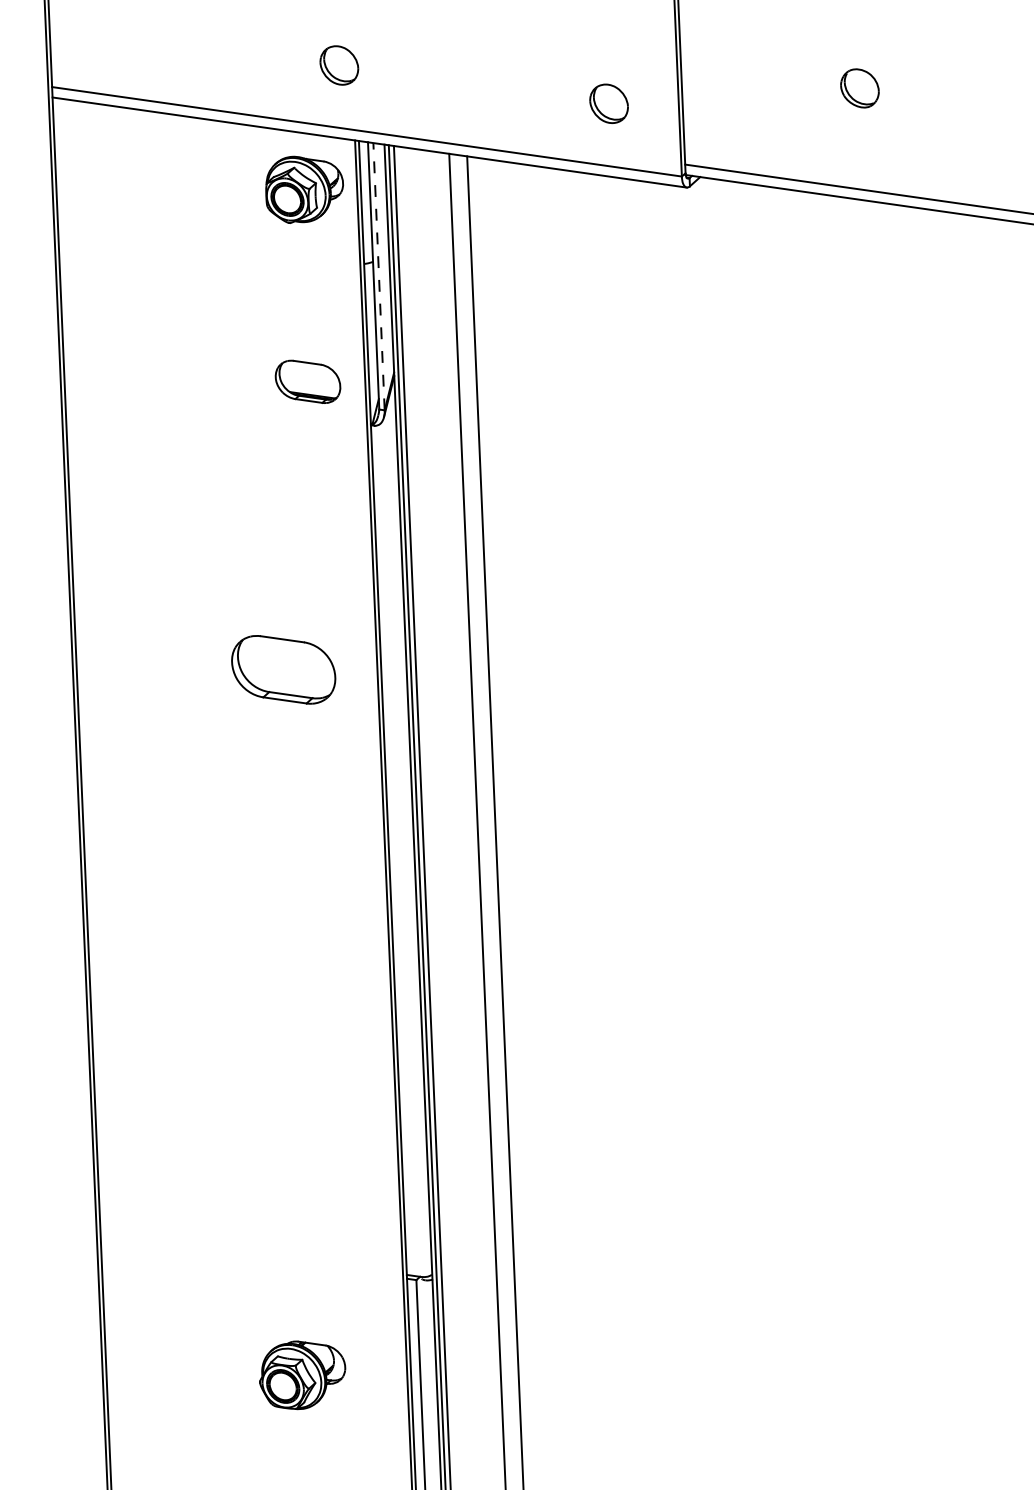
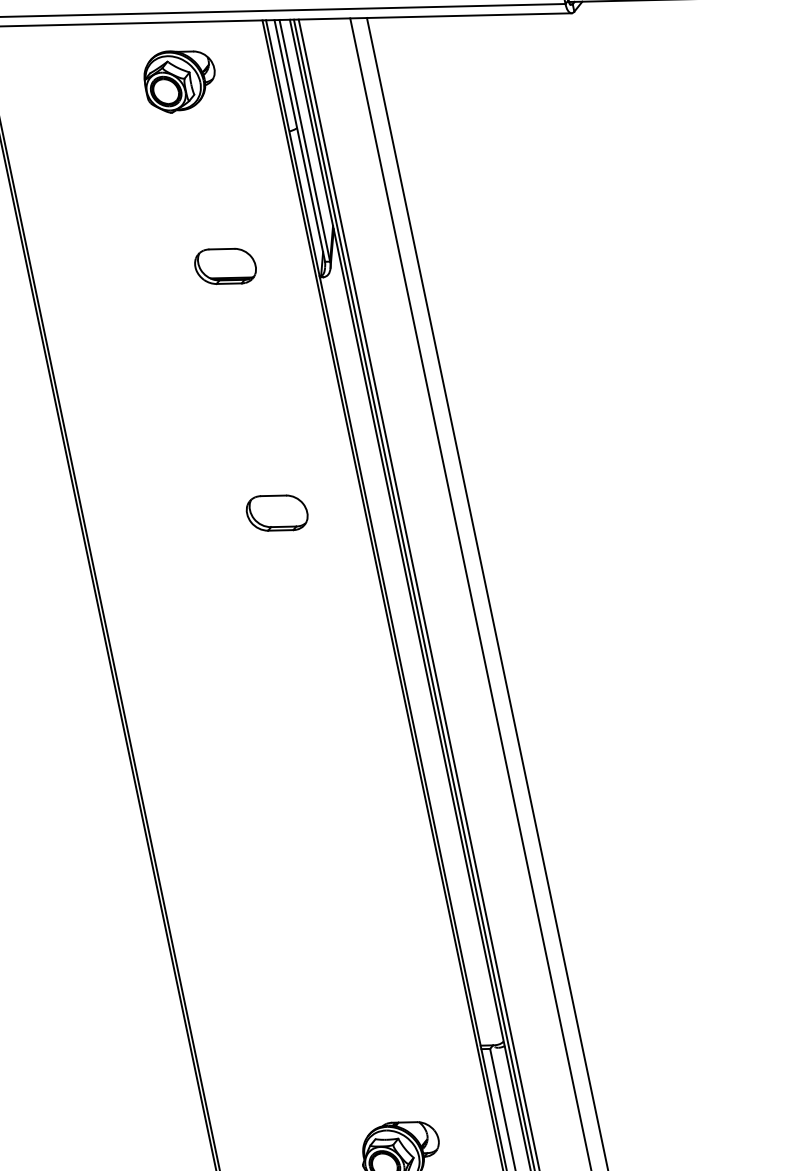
part: (304, 189) -> (180, 79), moved
line: (379, 276) -> (305, 140), dashed -> solid
part: (307, 381) -> (224, 266), moved
part: (283, 669) -> (277, 512), size x0.62

